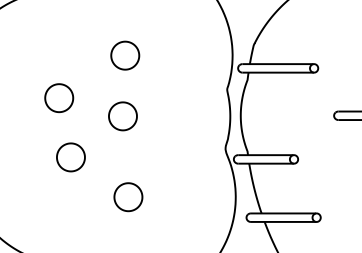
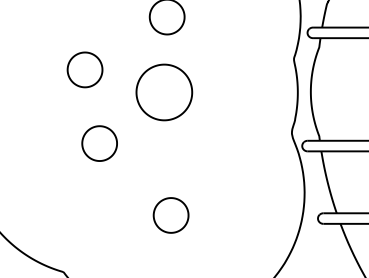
part: (122, 116) -> (163, 92), size x1.6
part: (128, 197) -> (171, 215), moved

